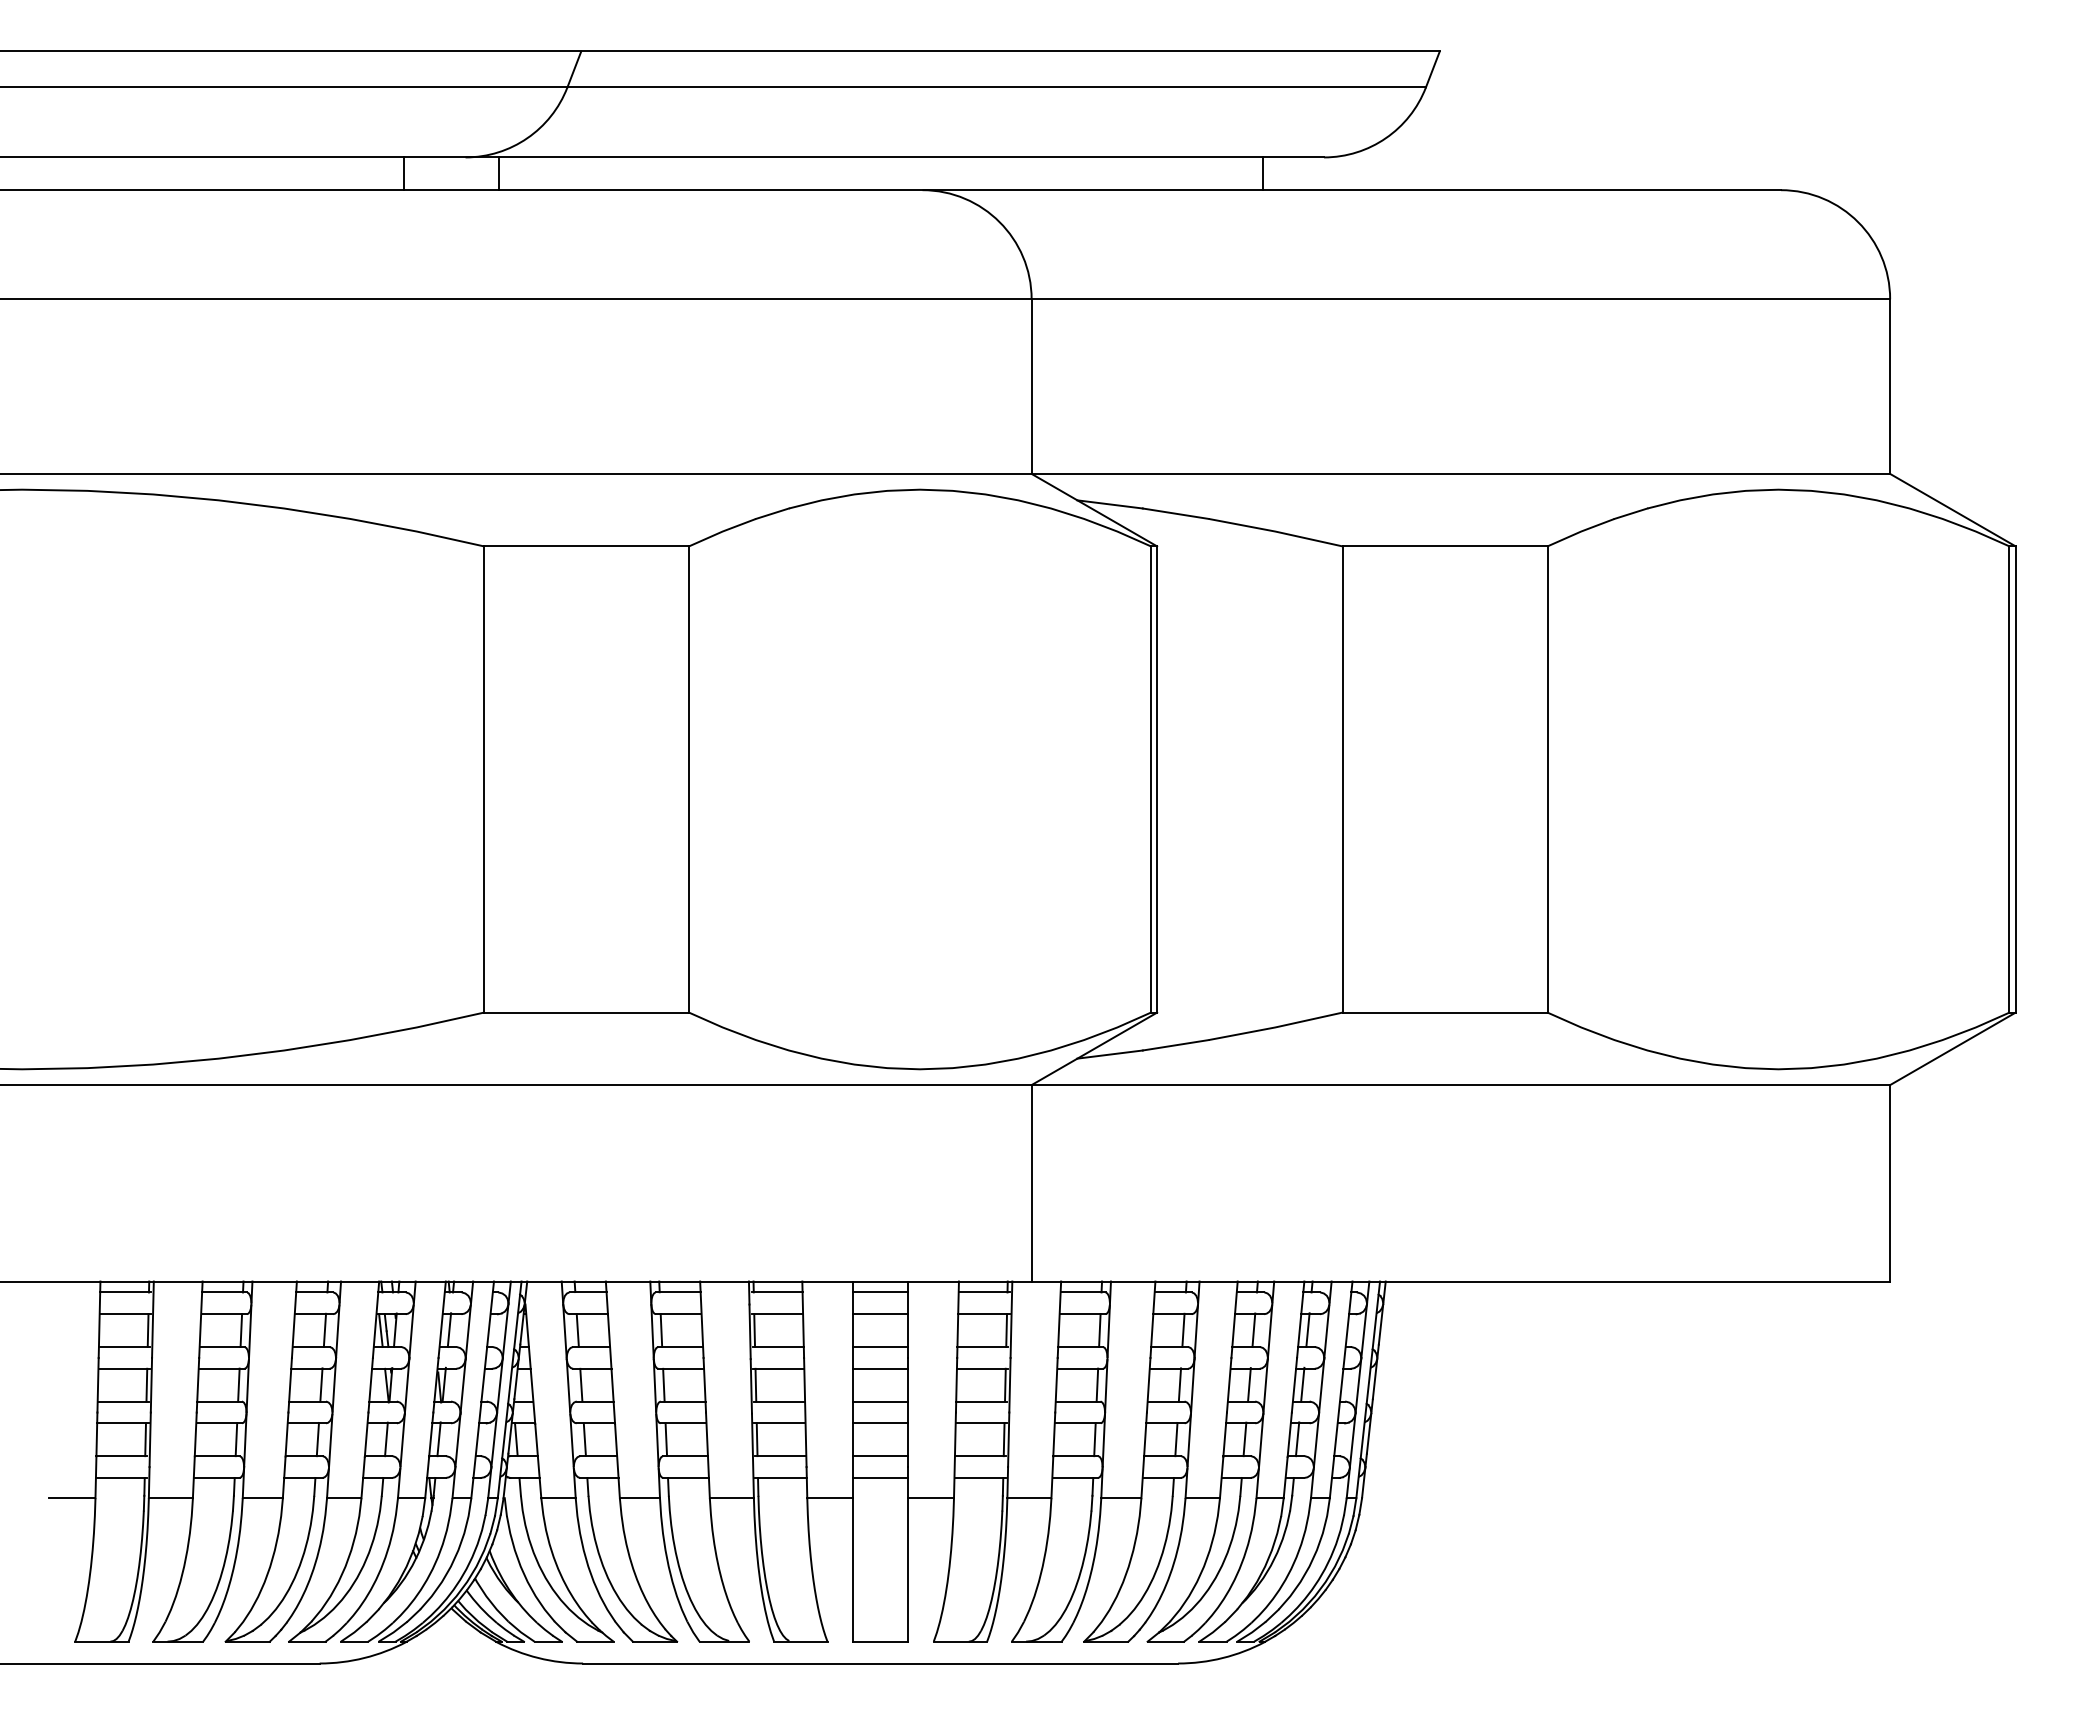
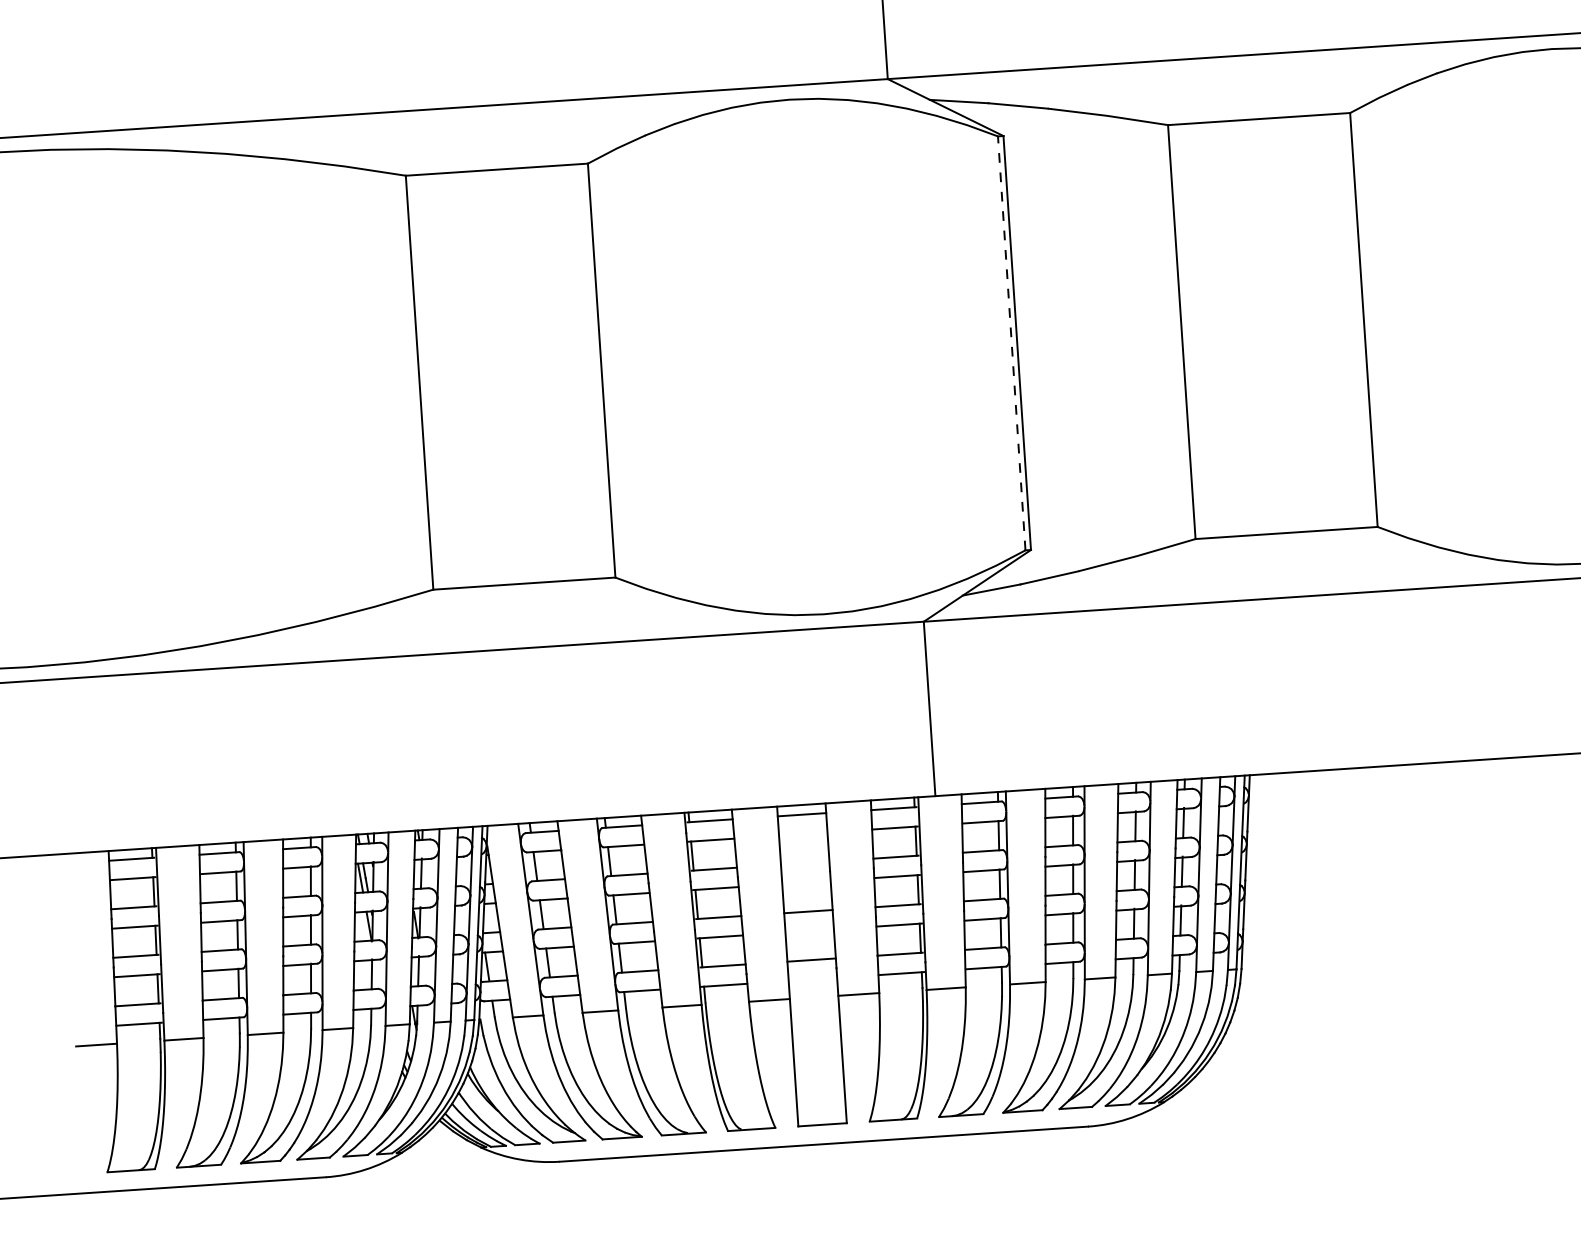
line: (1150, 779) -> (1011, 343), solid -> dashed
line: (880, 1314) -> (803, 834), removed
line: (880, 1347) -> (805, 863), removed
line: (880, 1368) -> (806, 882), removed
line: (880, 1423) -> (809, 931), removed
line: (880, 1477) -> (812, 979), removed

